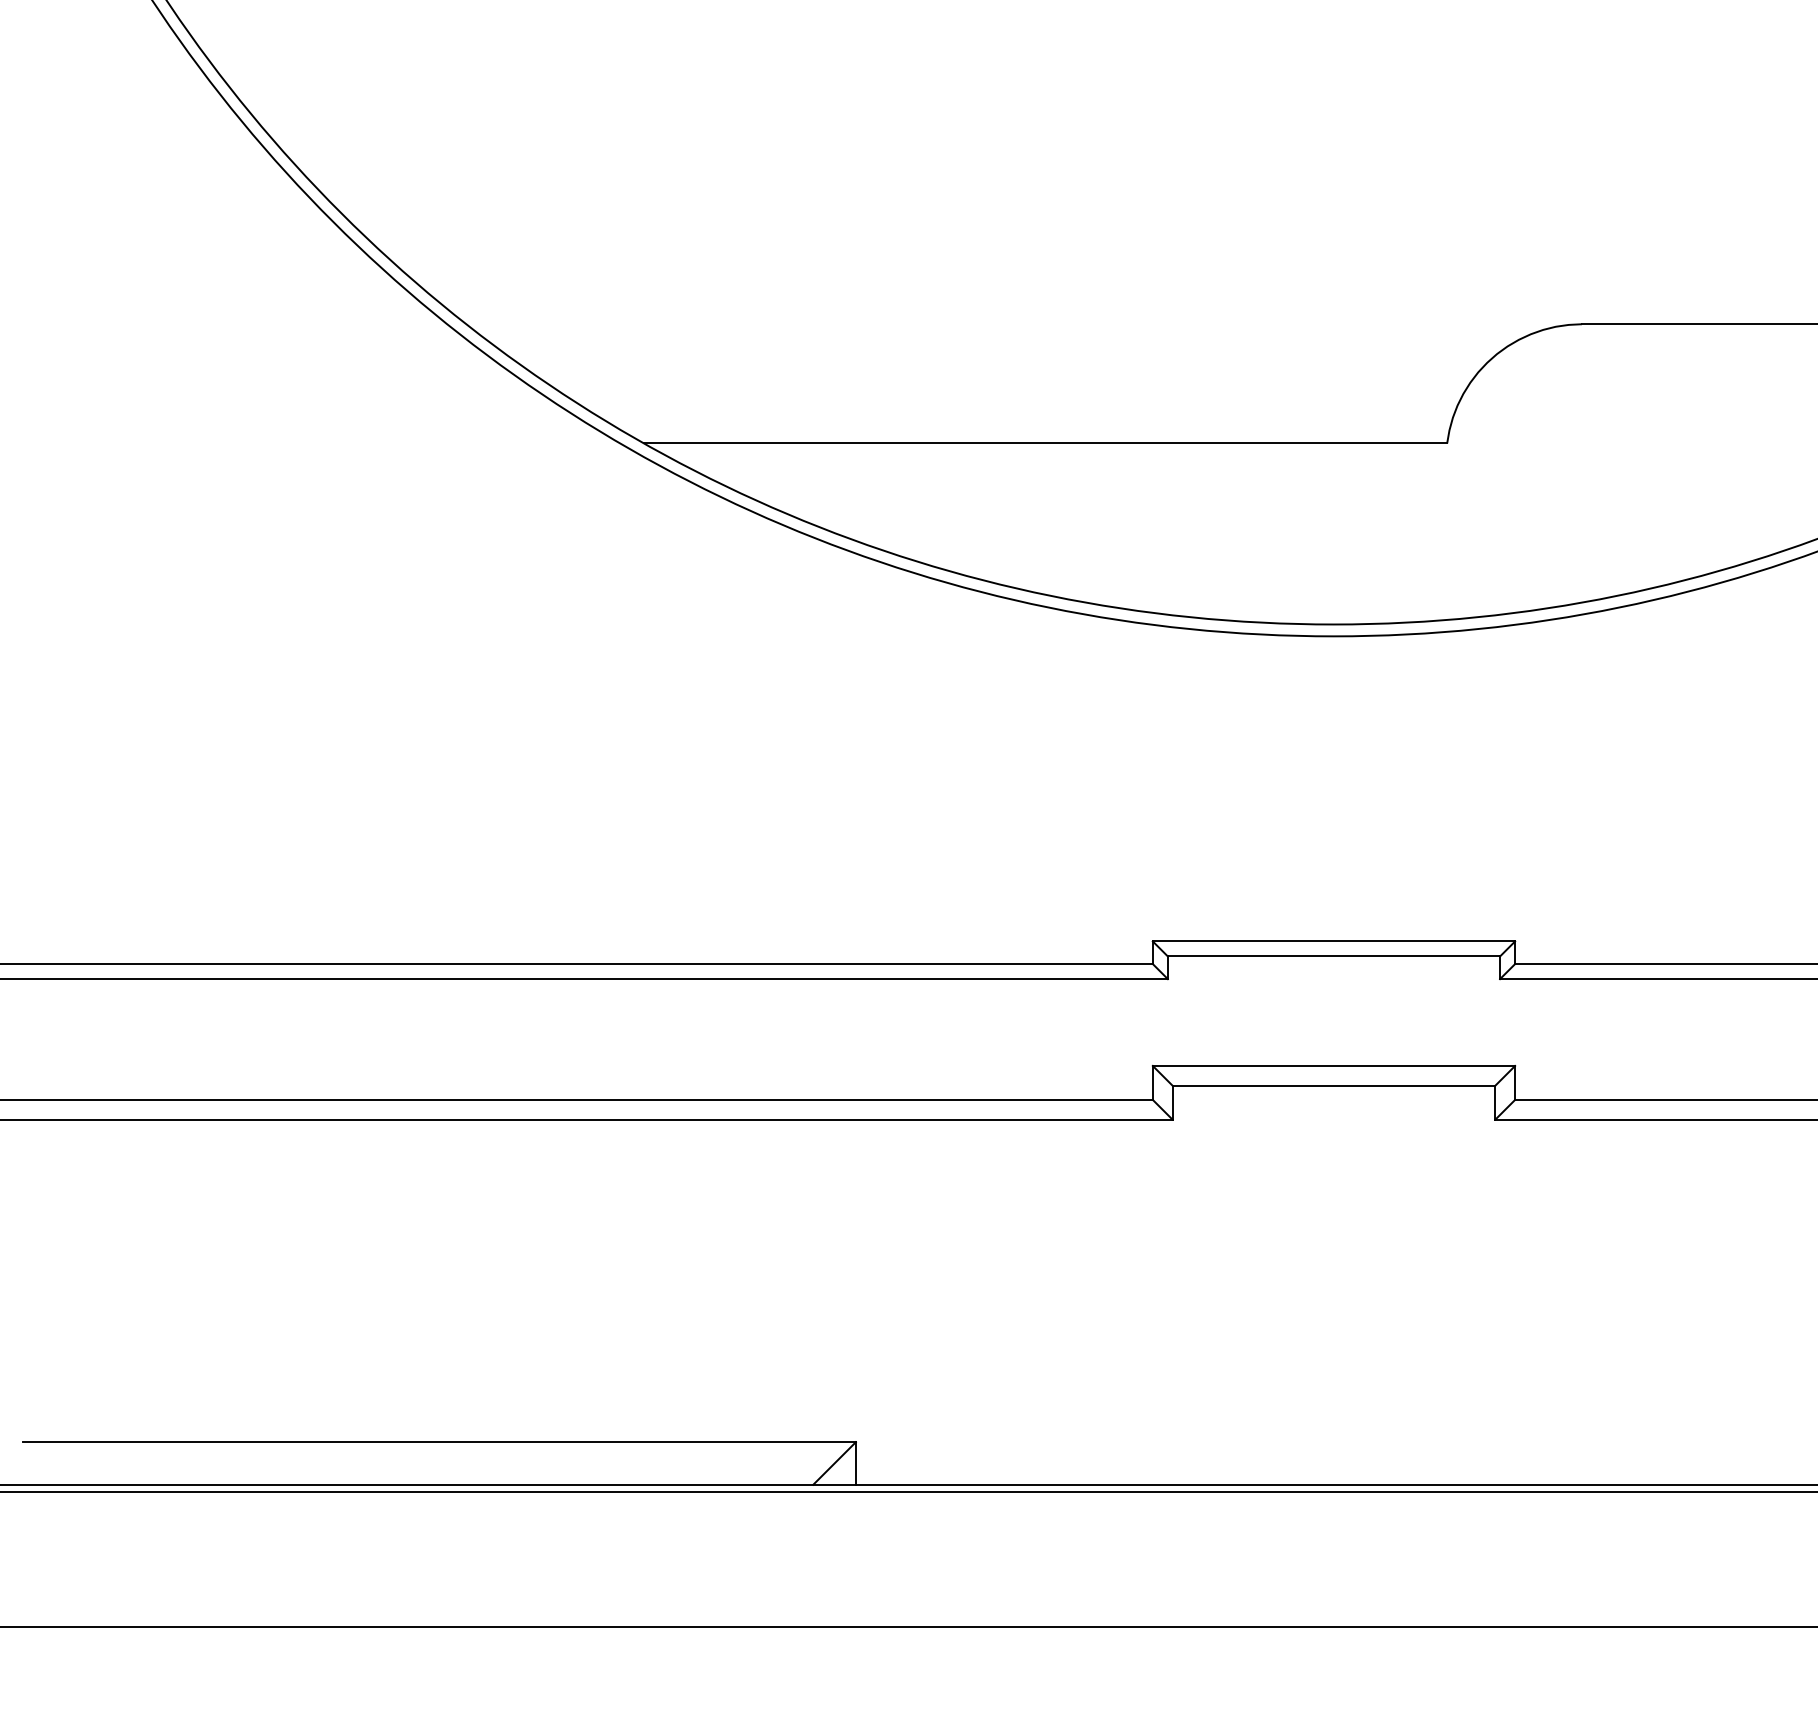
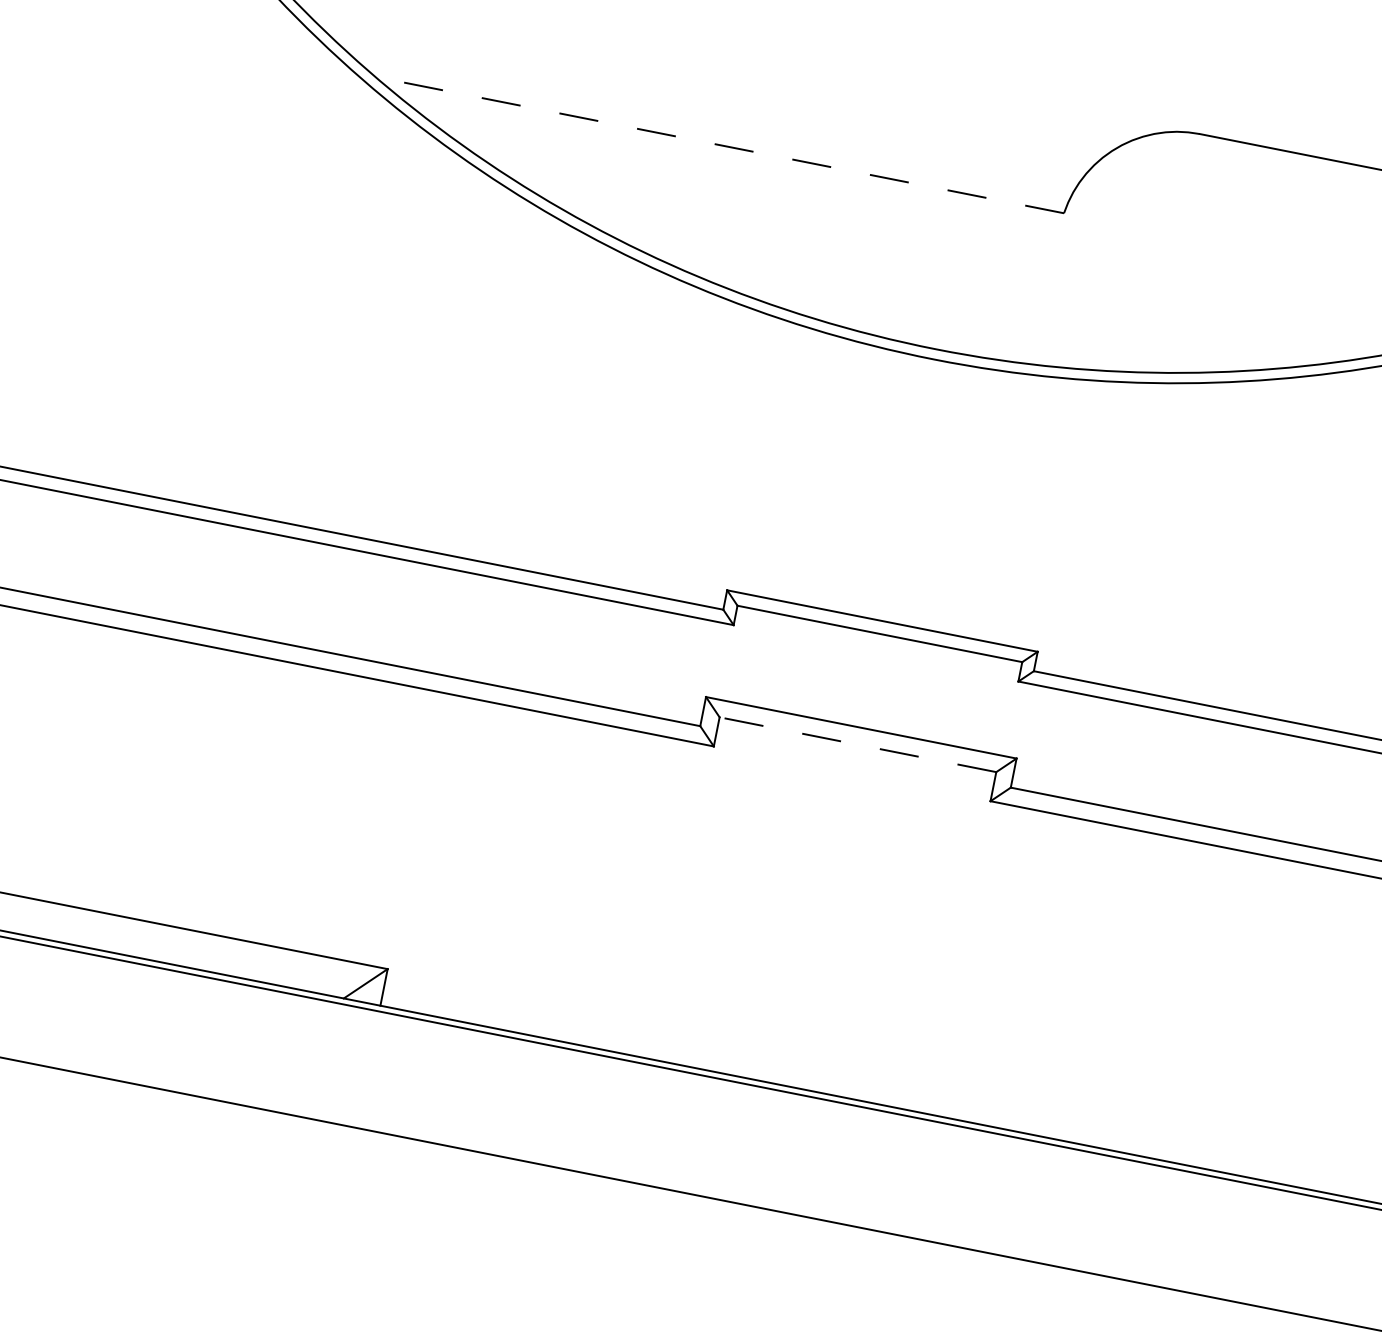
line: (1045, 443) -> (719, 145), solid -> dashed
line: (1333, 1085) -> (857, 744), solid -> dashed

